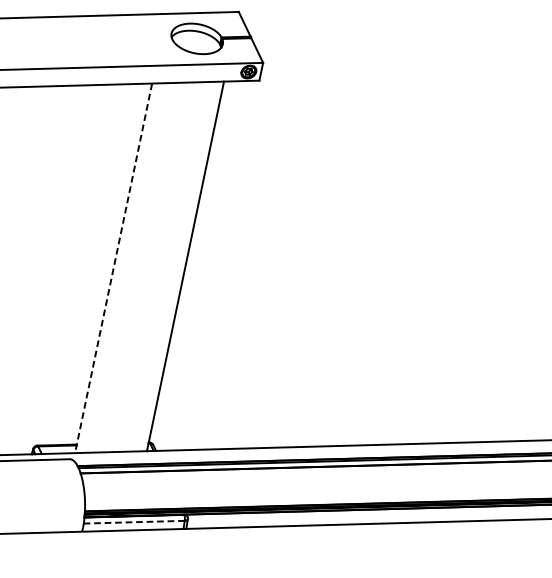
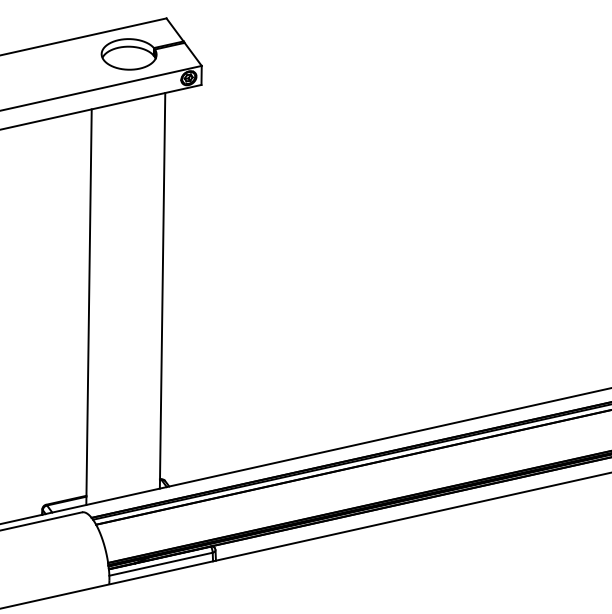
line: (114, 268) -> (89, 307), dashed -> solid
line: (134, 522) -> (161, 564), dashed -> solid

